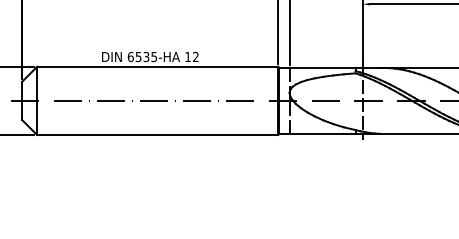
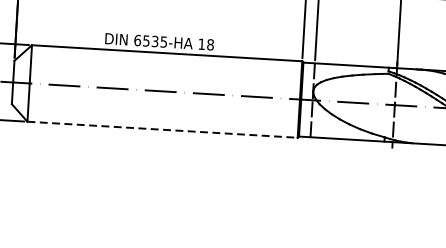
text: (195, 57) -> (210, 45), 12 -> 18
line: (157, 135) -> (162, 130), solid -> dashed

